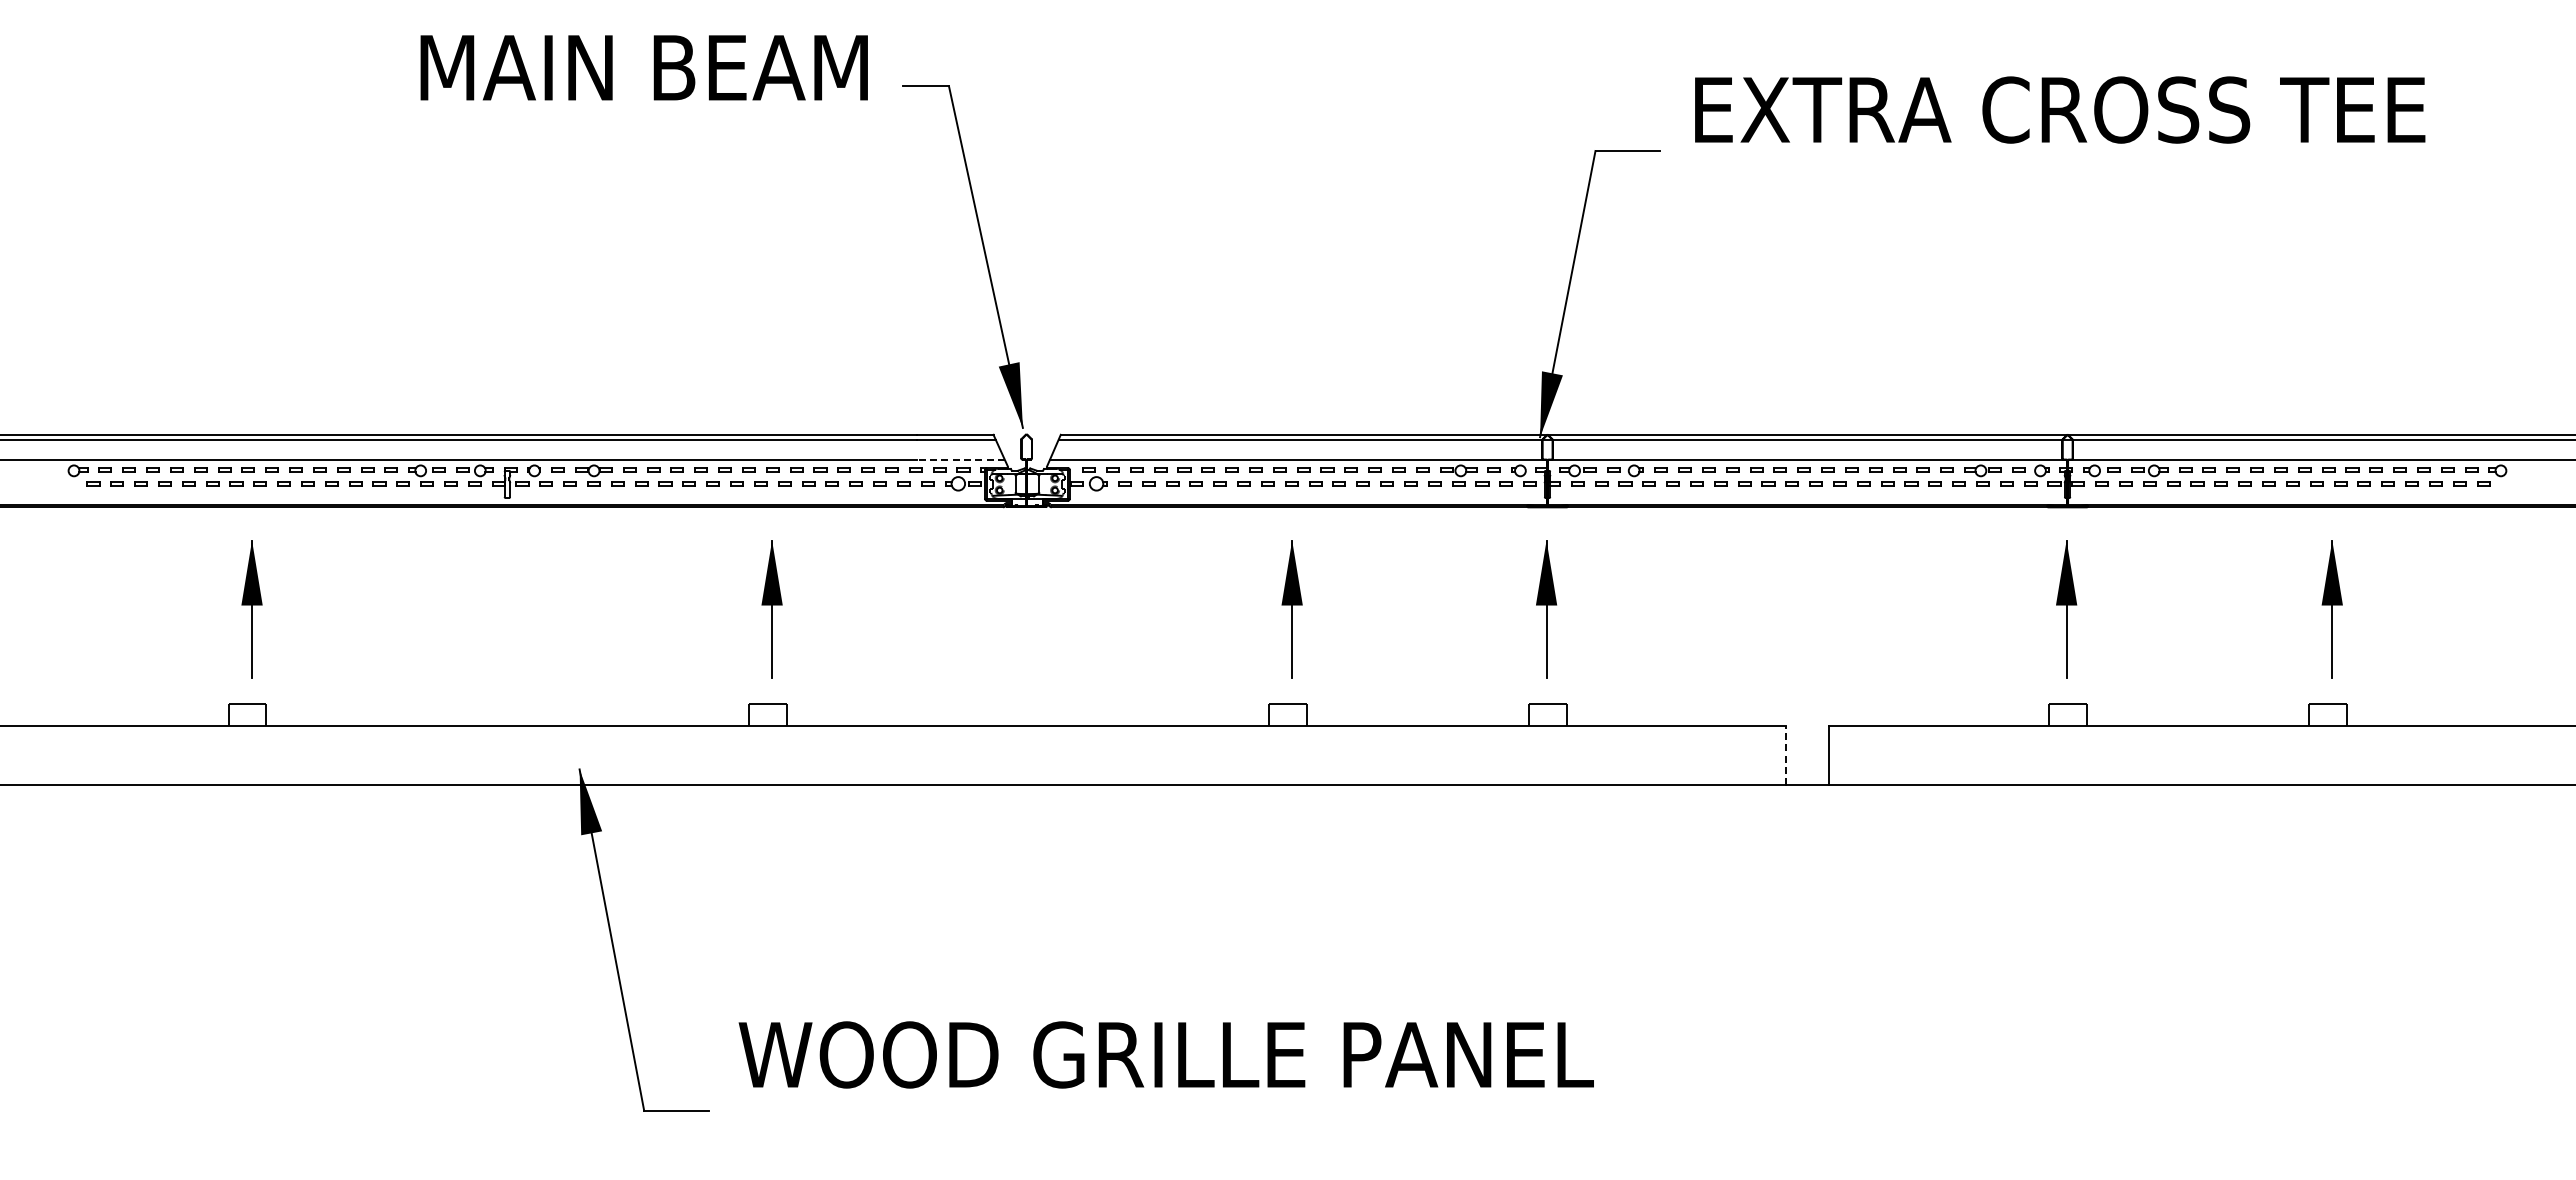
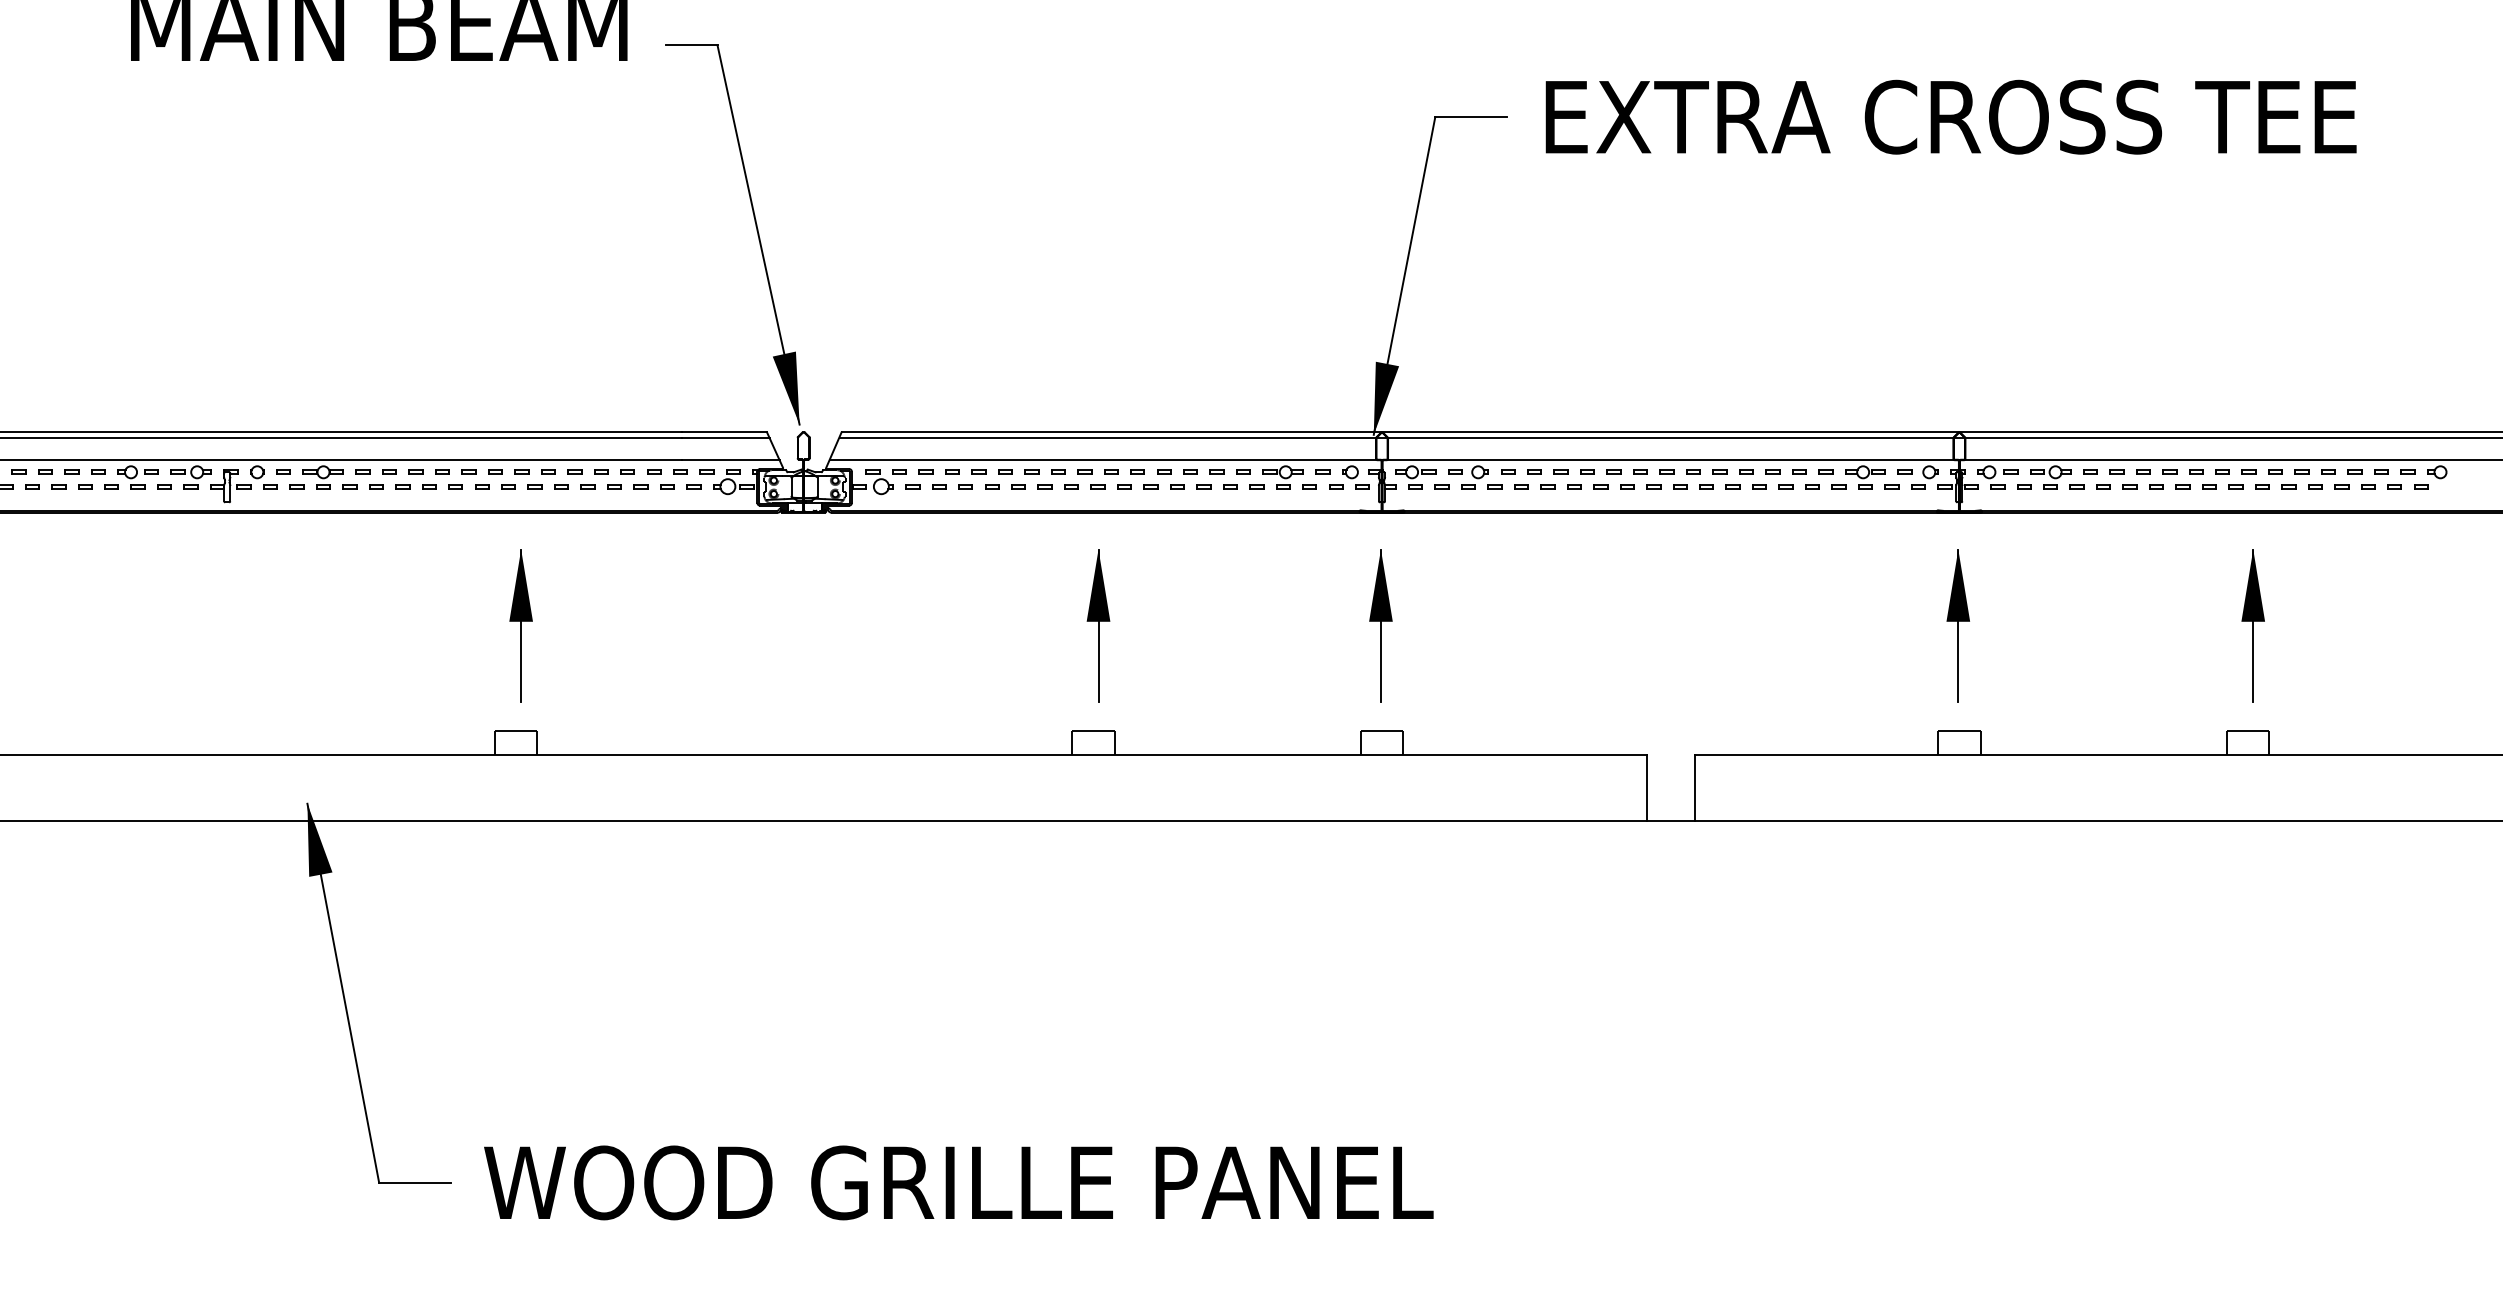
text: (2060, 109) -> (1951, 116), moved
line: (961, 459) -> (731, 459), dashed -> solid
line: (1786, 755) -> (1647, 788), dashed -> solid
text: (1165, 1054) -> (957, 1182), moved

